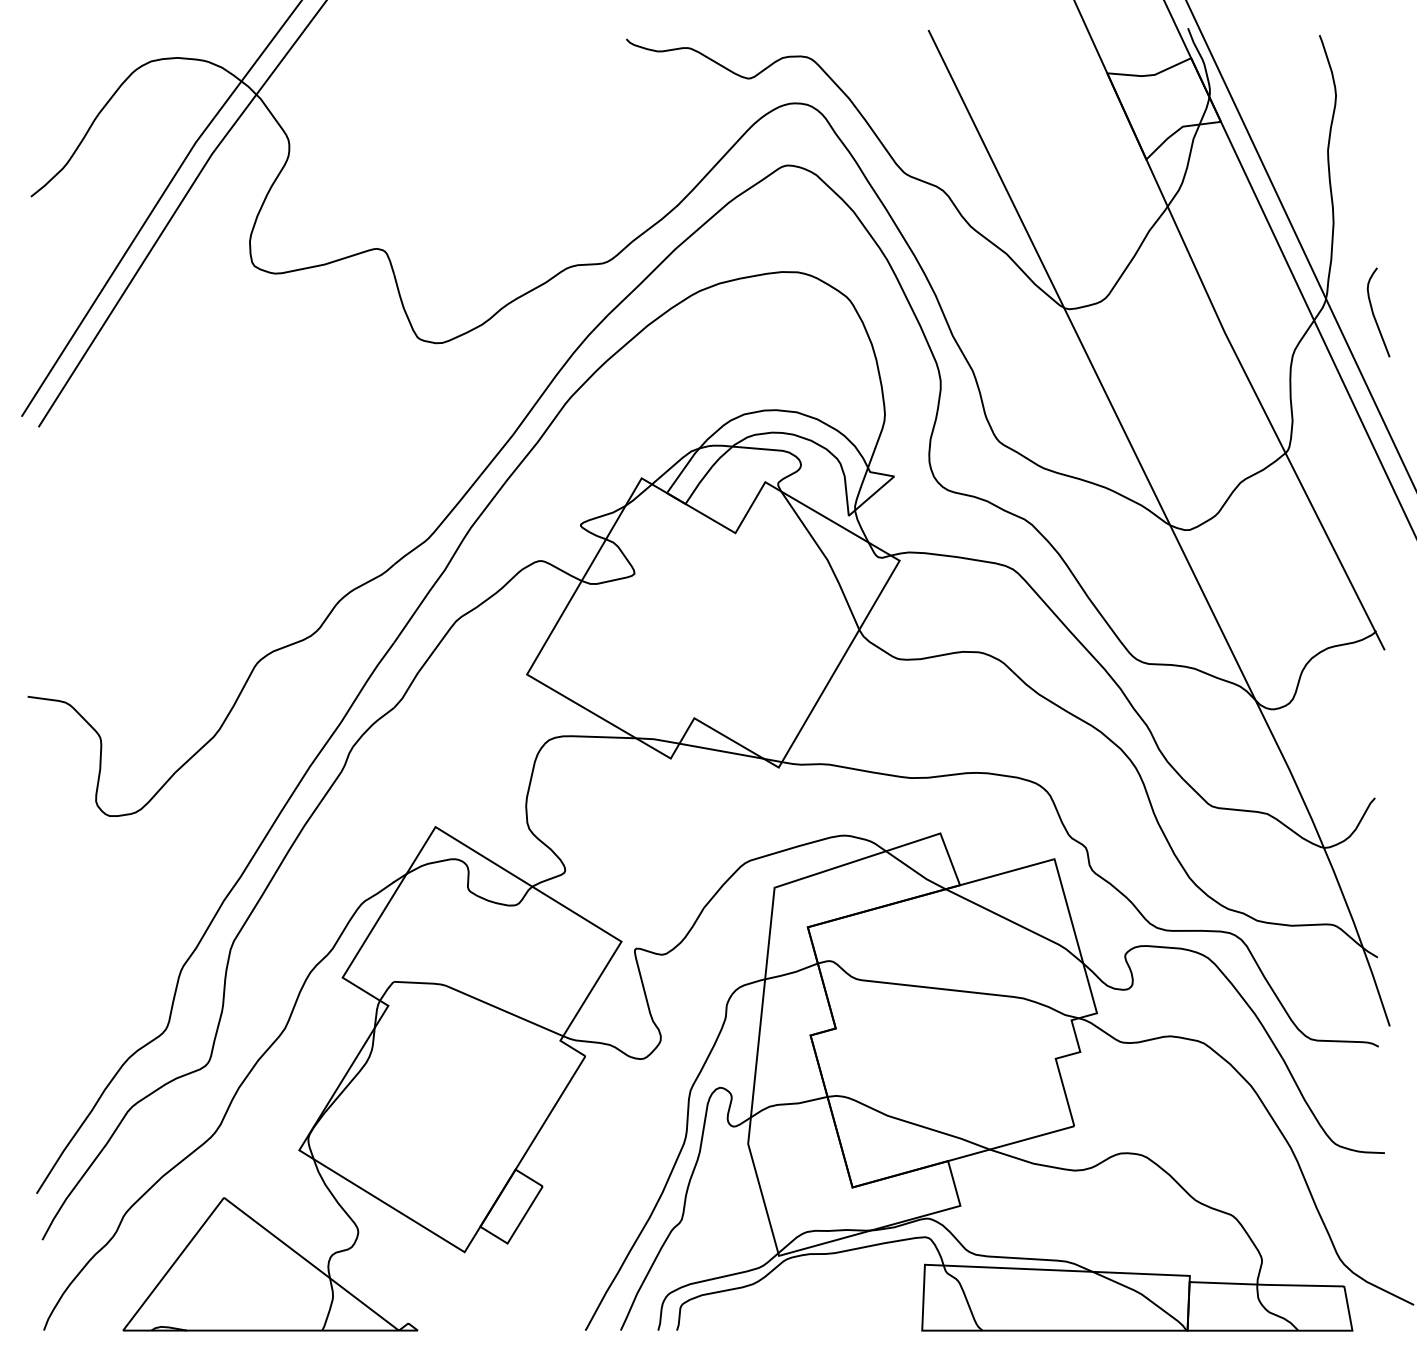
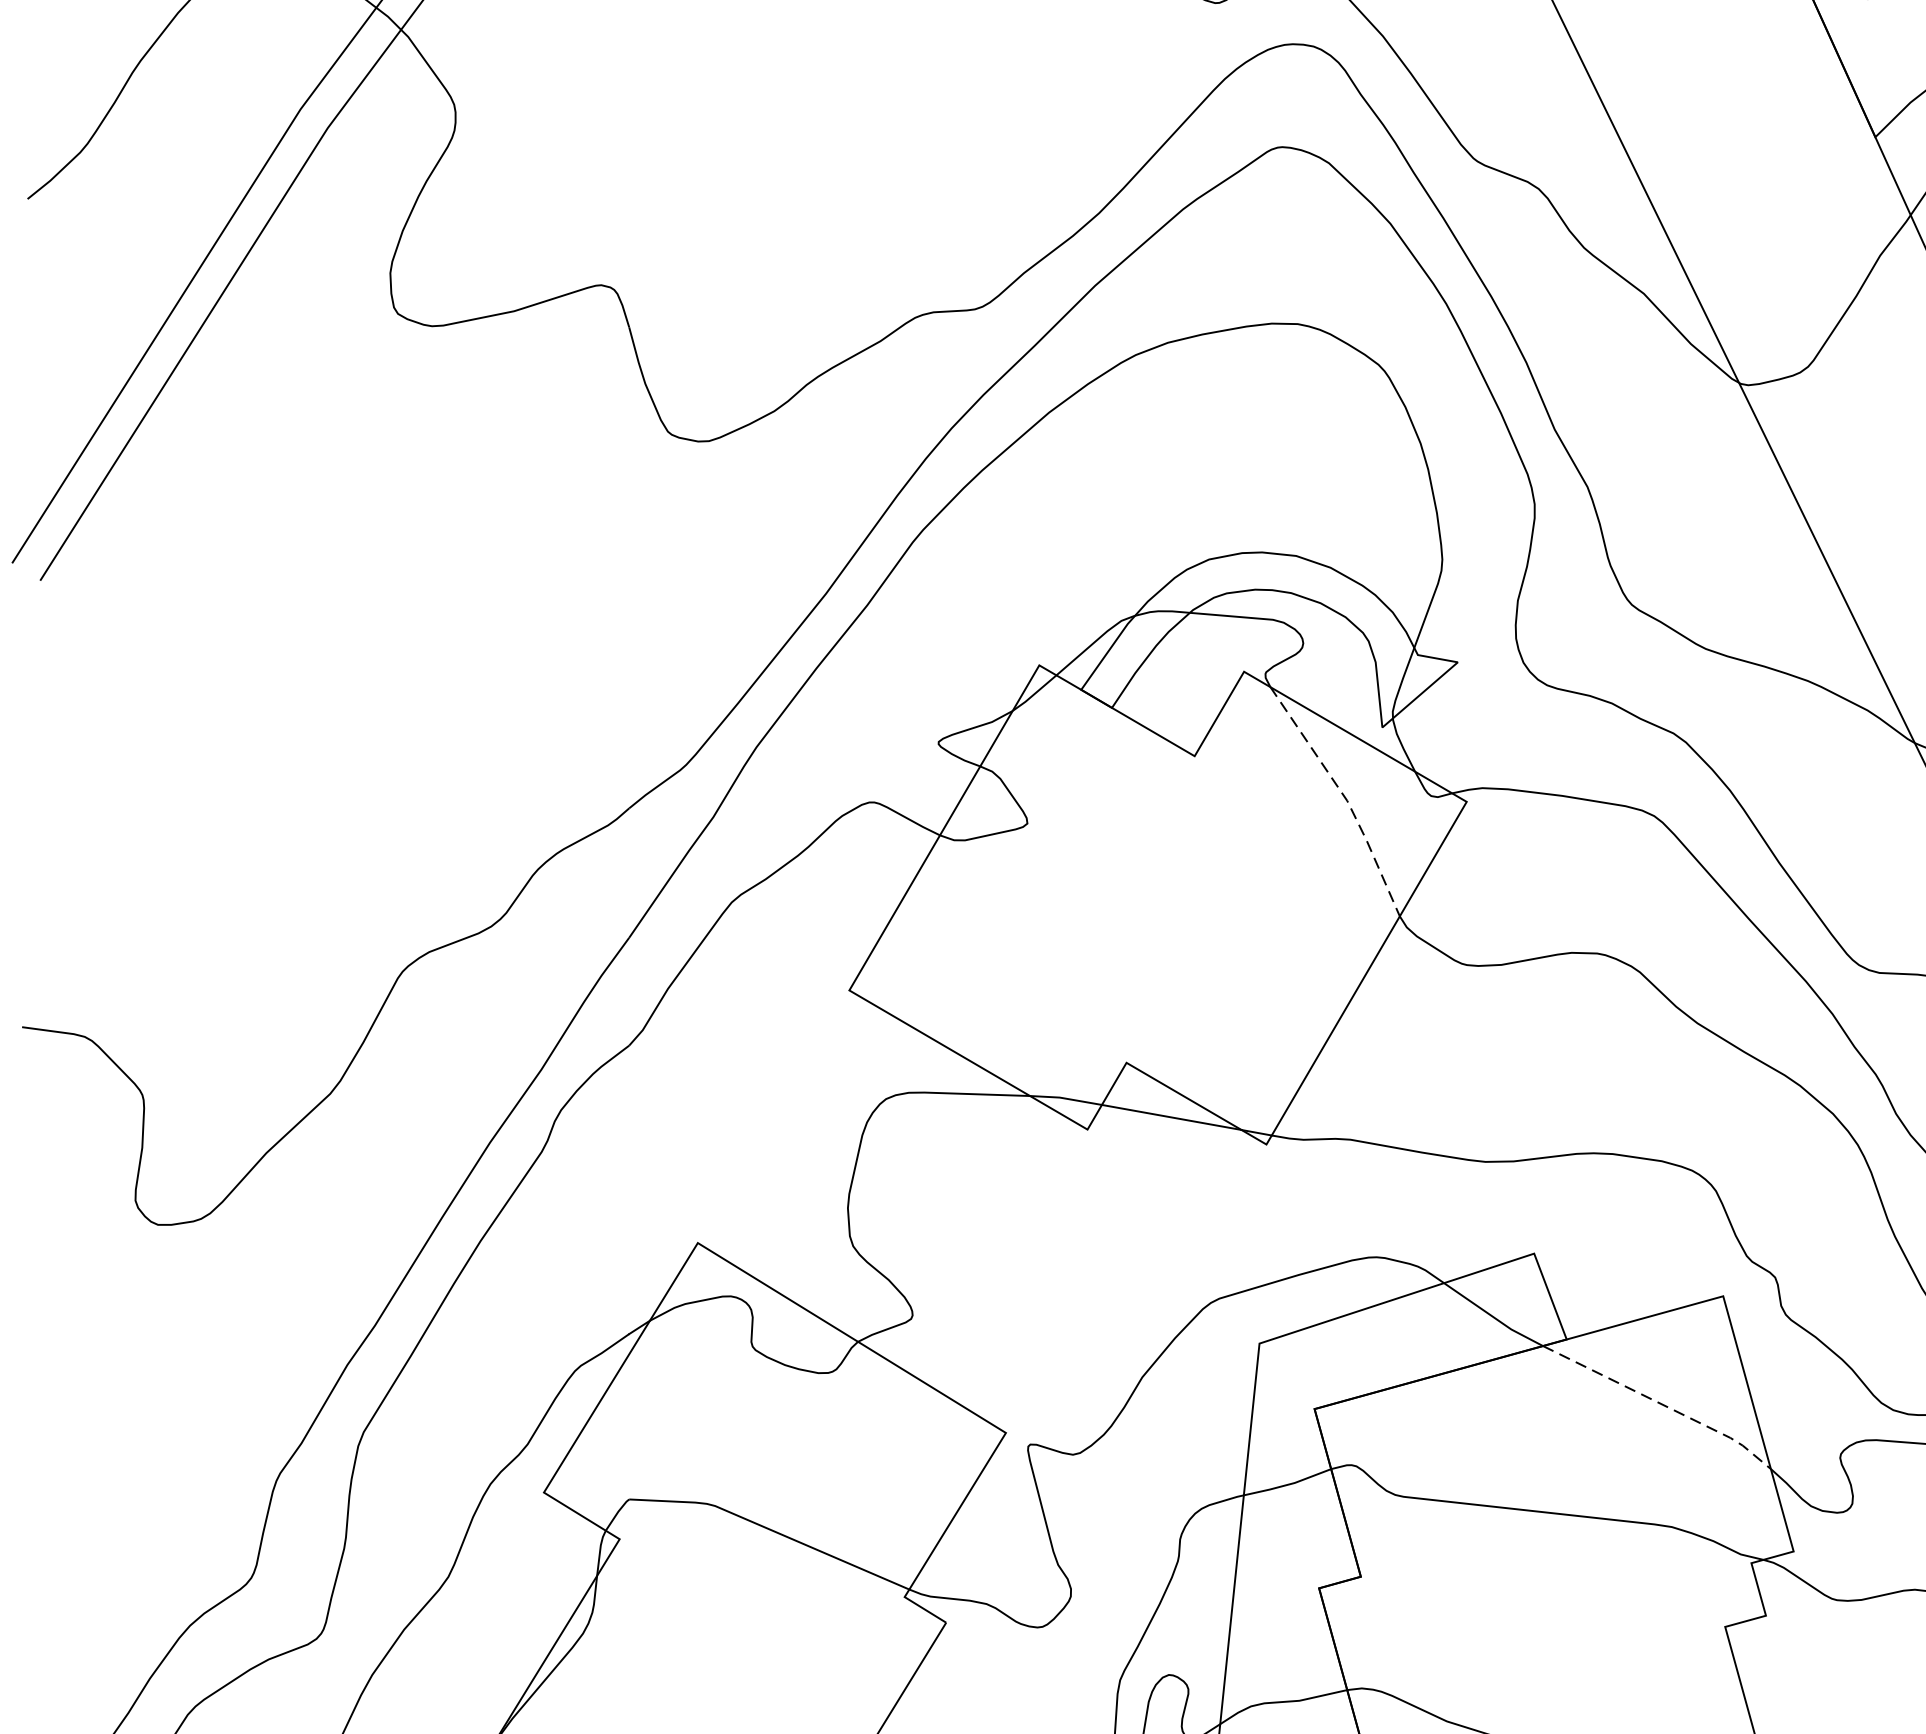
line: (827, 559) -> (1347, 799), solid -> dashed
line: (1017, 924) -> (1661, 1404), solid -> dashed

